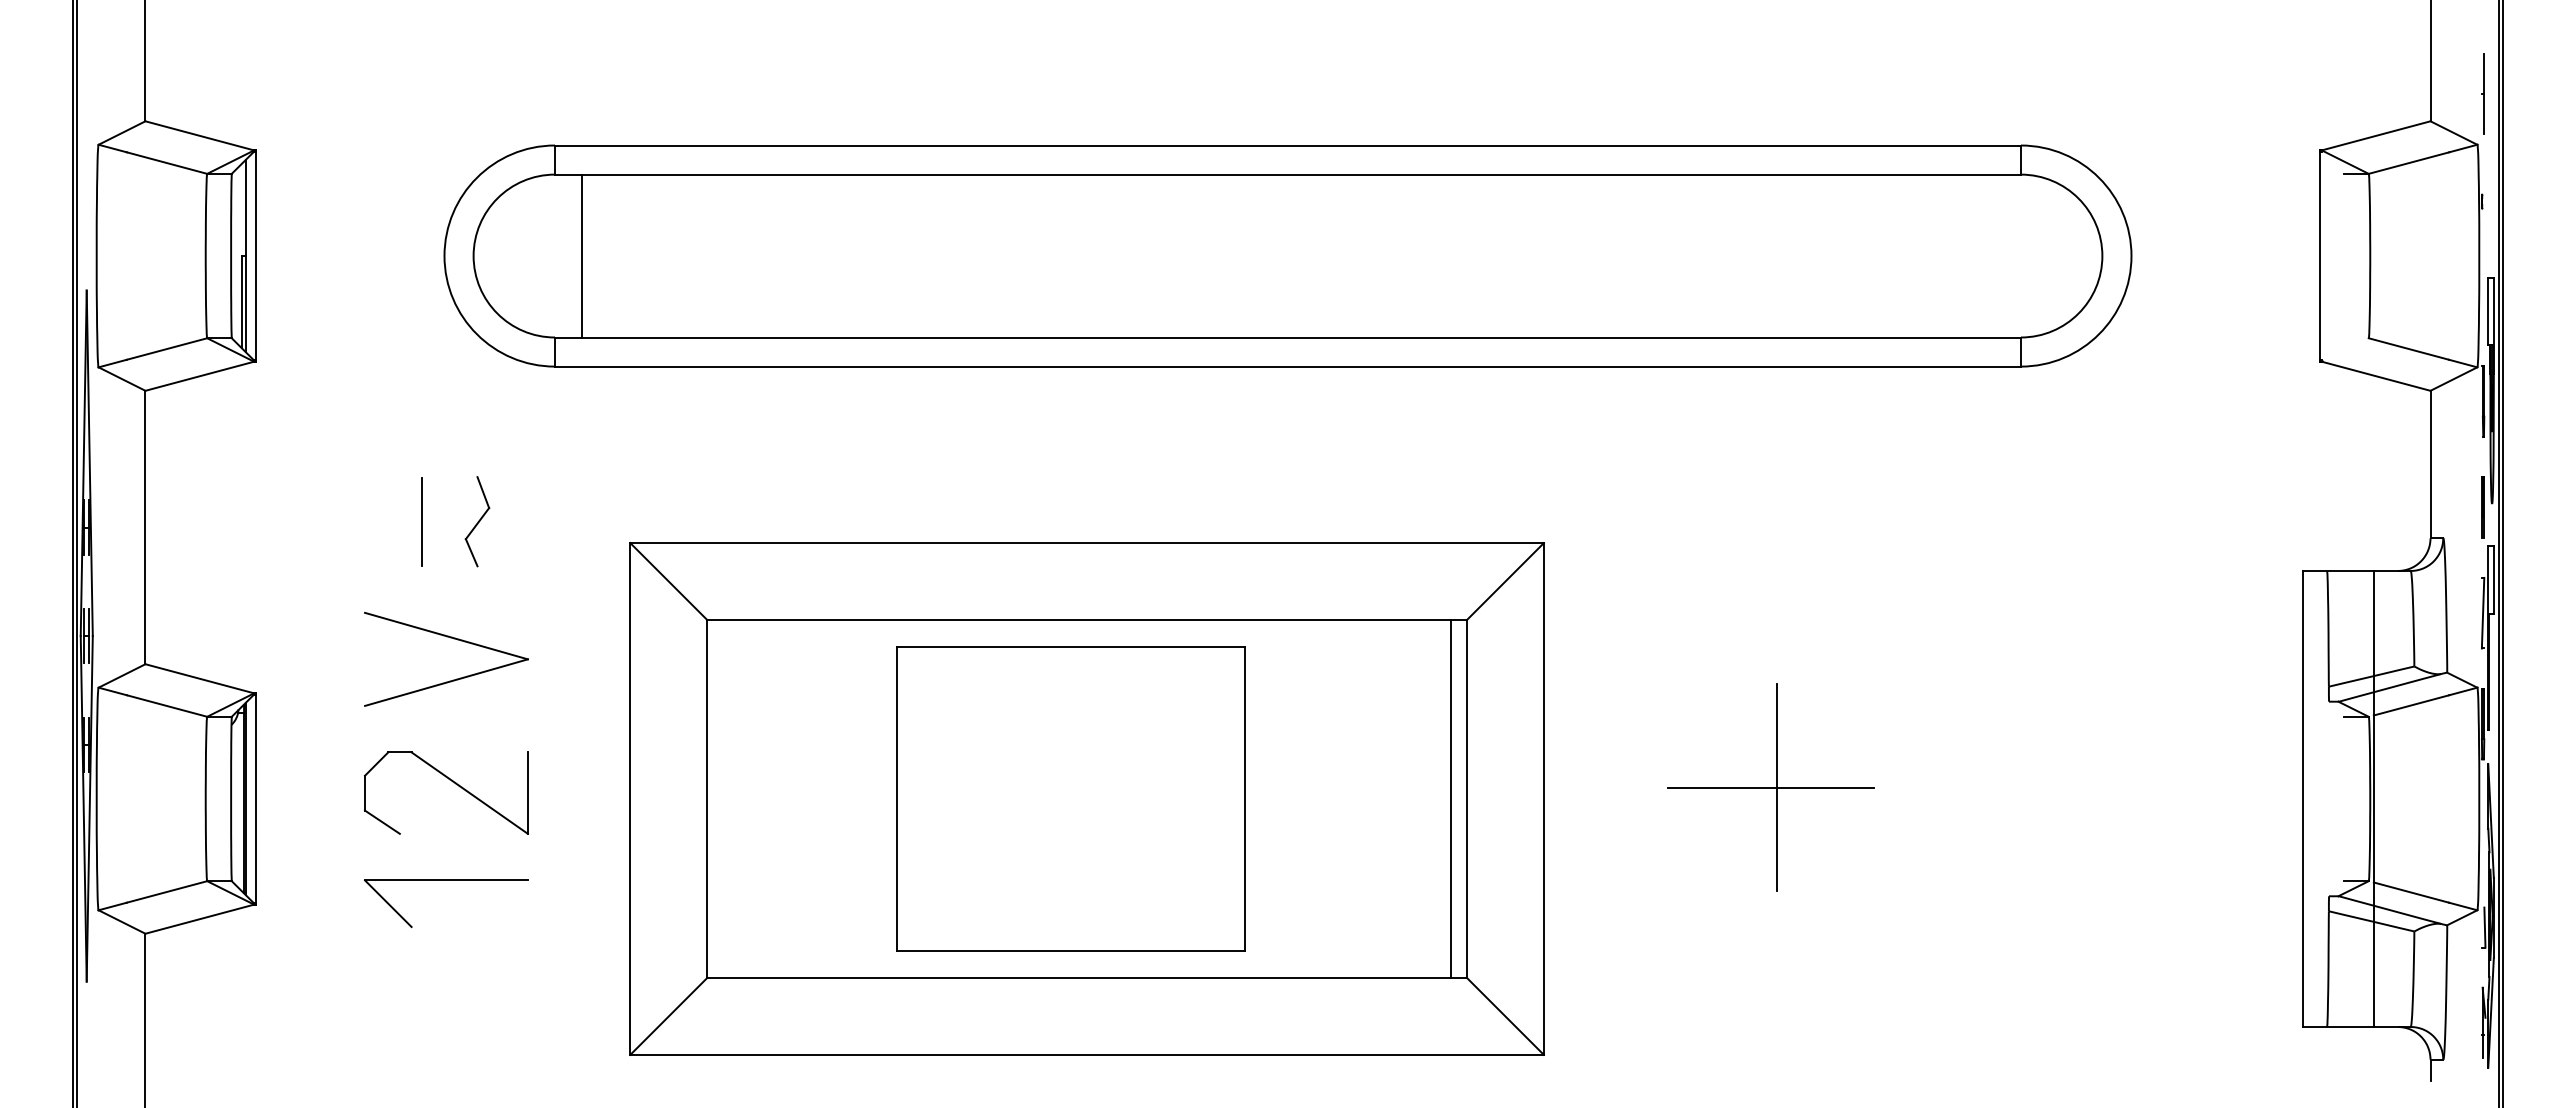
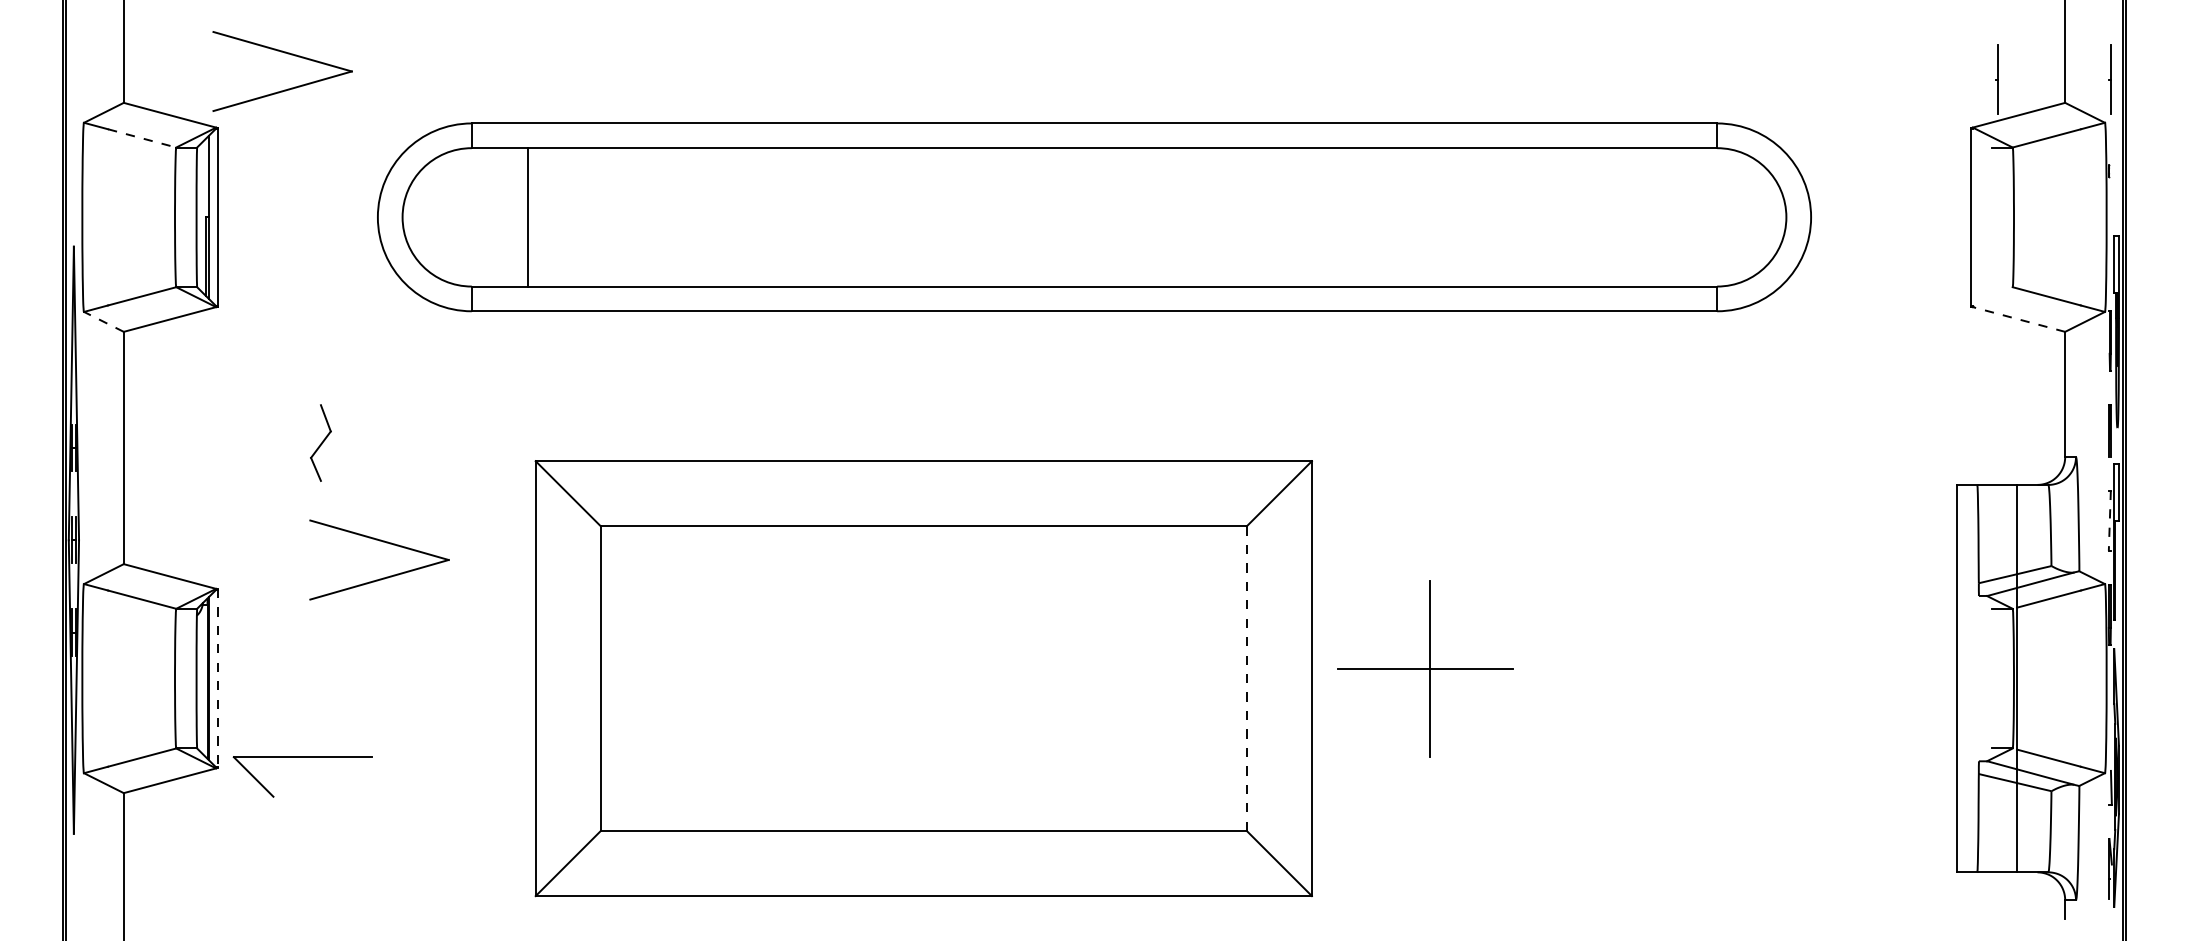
part: (336, 63) -> (286, 53), added
part: (2349, 93) -> (1996, 79), added
line: (167, 163) -> (142, 138), solid -> dashed
line: (582, 255) -> (528, 216), moved
line: (2375, 376) -> (2018, 319), solid -> dashed
line: (121, 378) -> (103, 321), solid -> dashed
line: (421, 521) -> (358, 442), removed
part: (477, 521) -> (320, 442), moved
line: (2483, 613) -> (2110, 521), solid -> dashed
part: (452, 782) -> (384, 664), removed
part: (1770, 787) -> (1424, 668), moved
line: (256, 798) -> (218, 678), solid -> dashed
part: (1070, 798) -> (909, 678), removed
line: (1450, 798) -> (1232, 678), removed
line: (1467, 799) -> (1247, 679), solid -> dashed
part: (446, 880) -> (303, 757), moved

